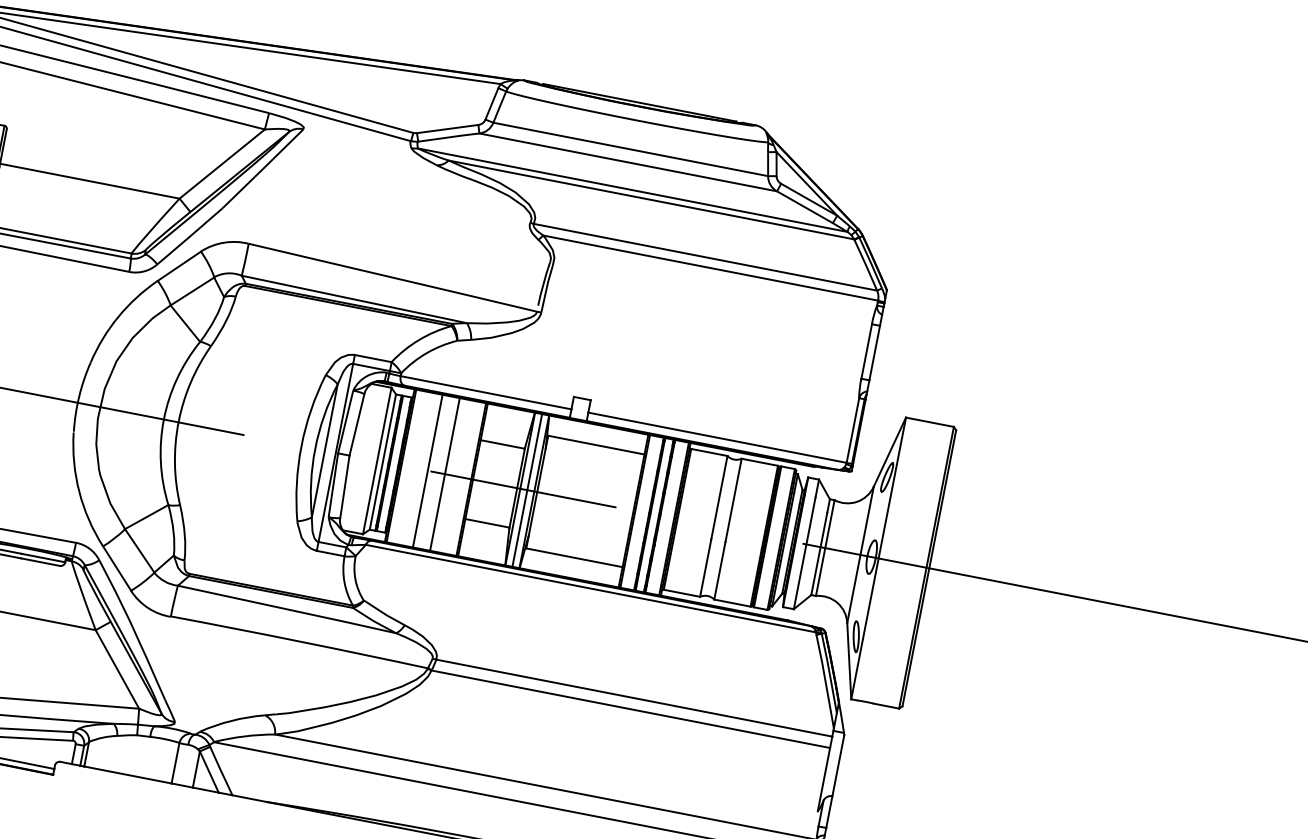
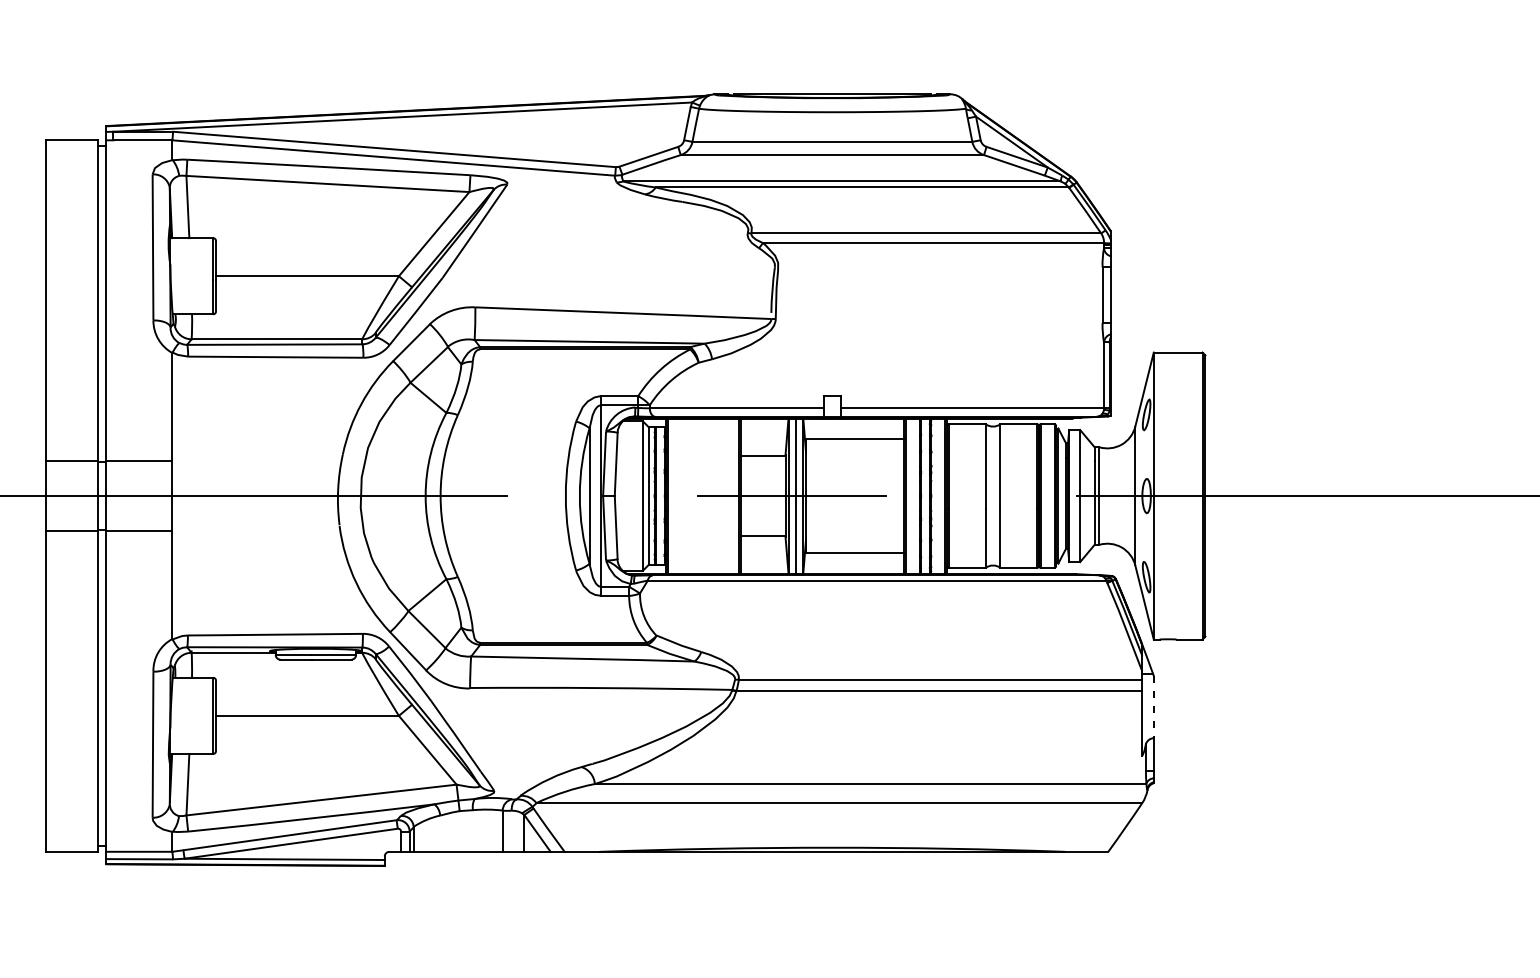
line: (427, 471) -> (694, 496), removed
line: (445, 474) -> (712, 496), removed
line: (838, 765) -> (1153, 707), solid -> dashed

